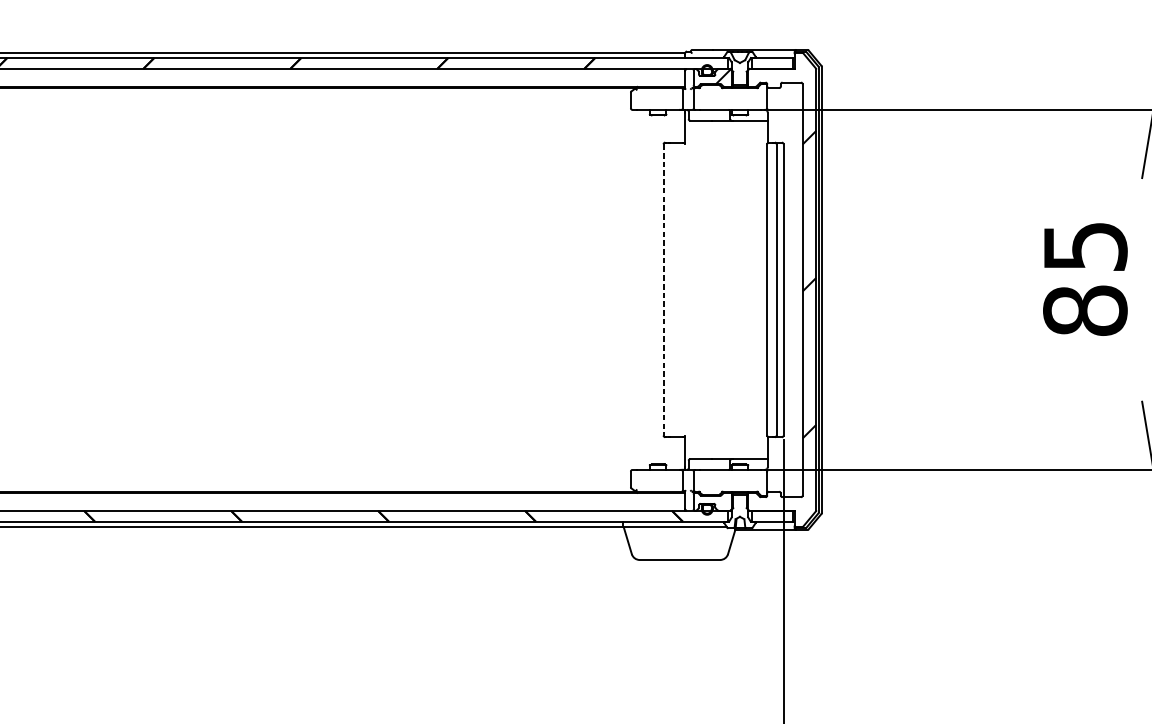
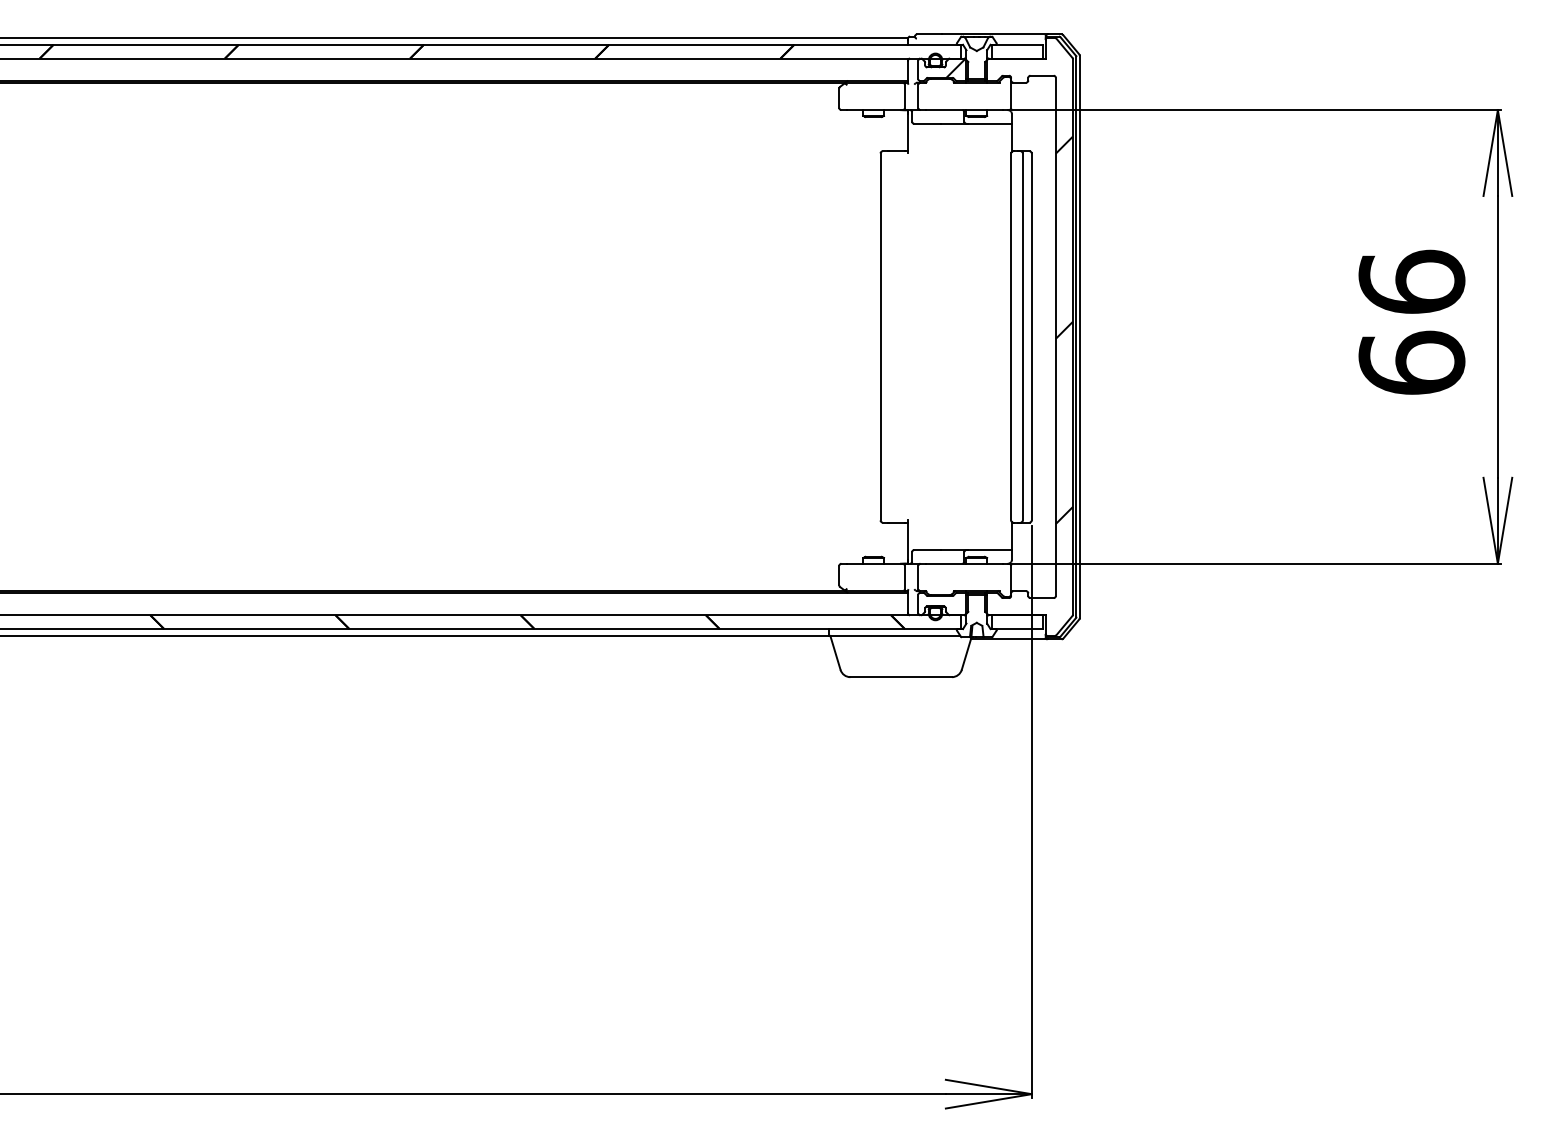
text: (1084, 277) -> (1411, 321), 85 -> 66
line: (663, 289) -> (880, 336), dashed -> solid

